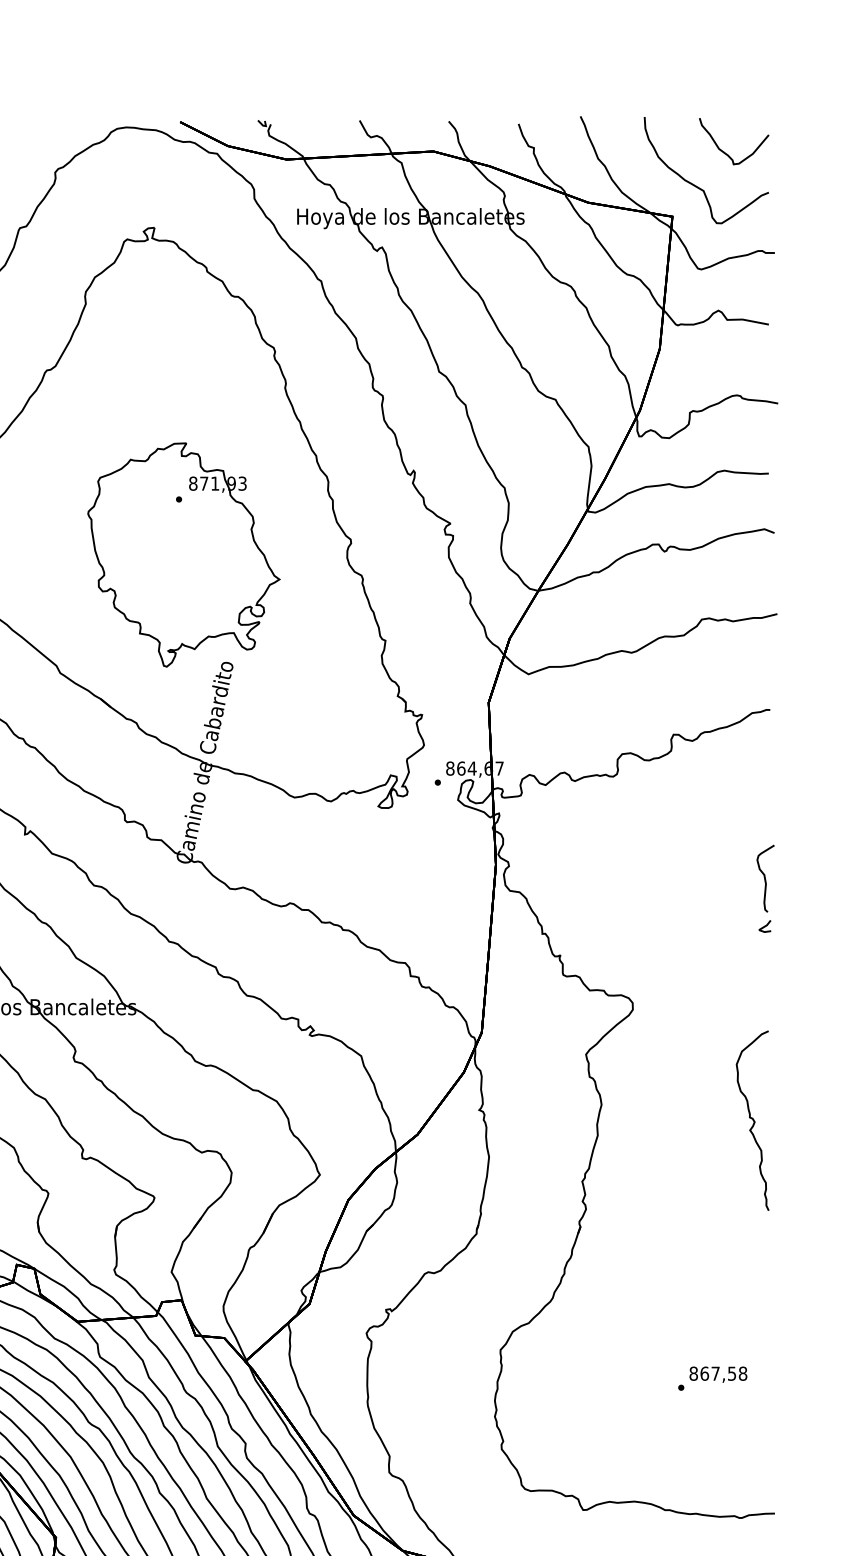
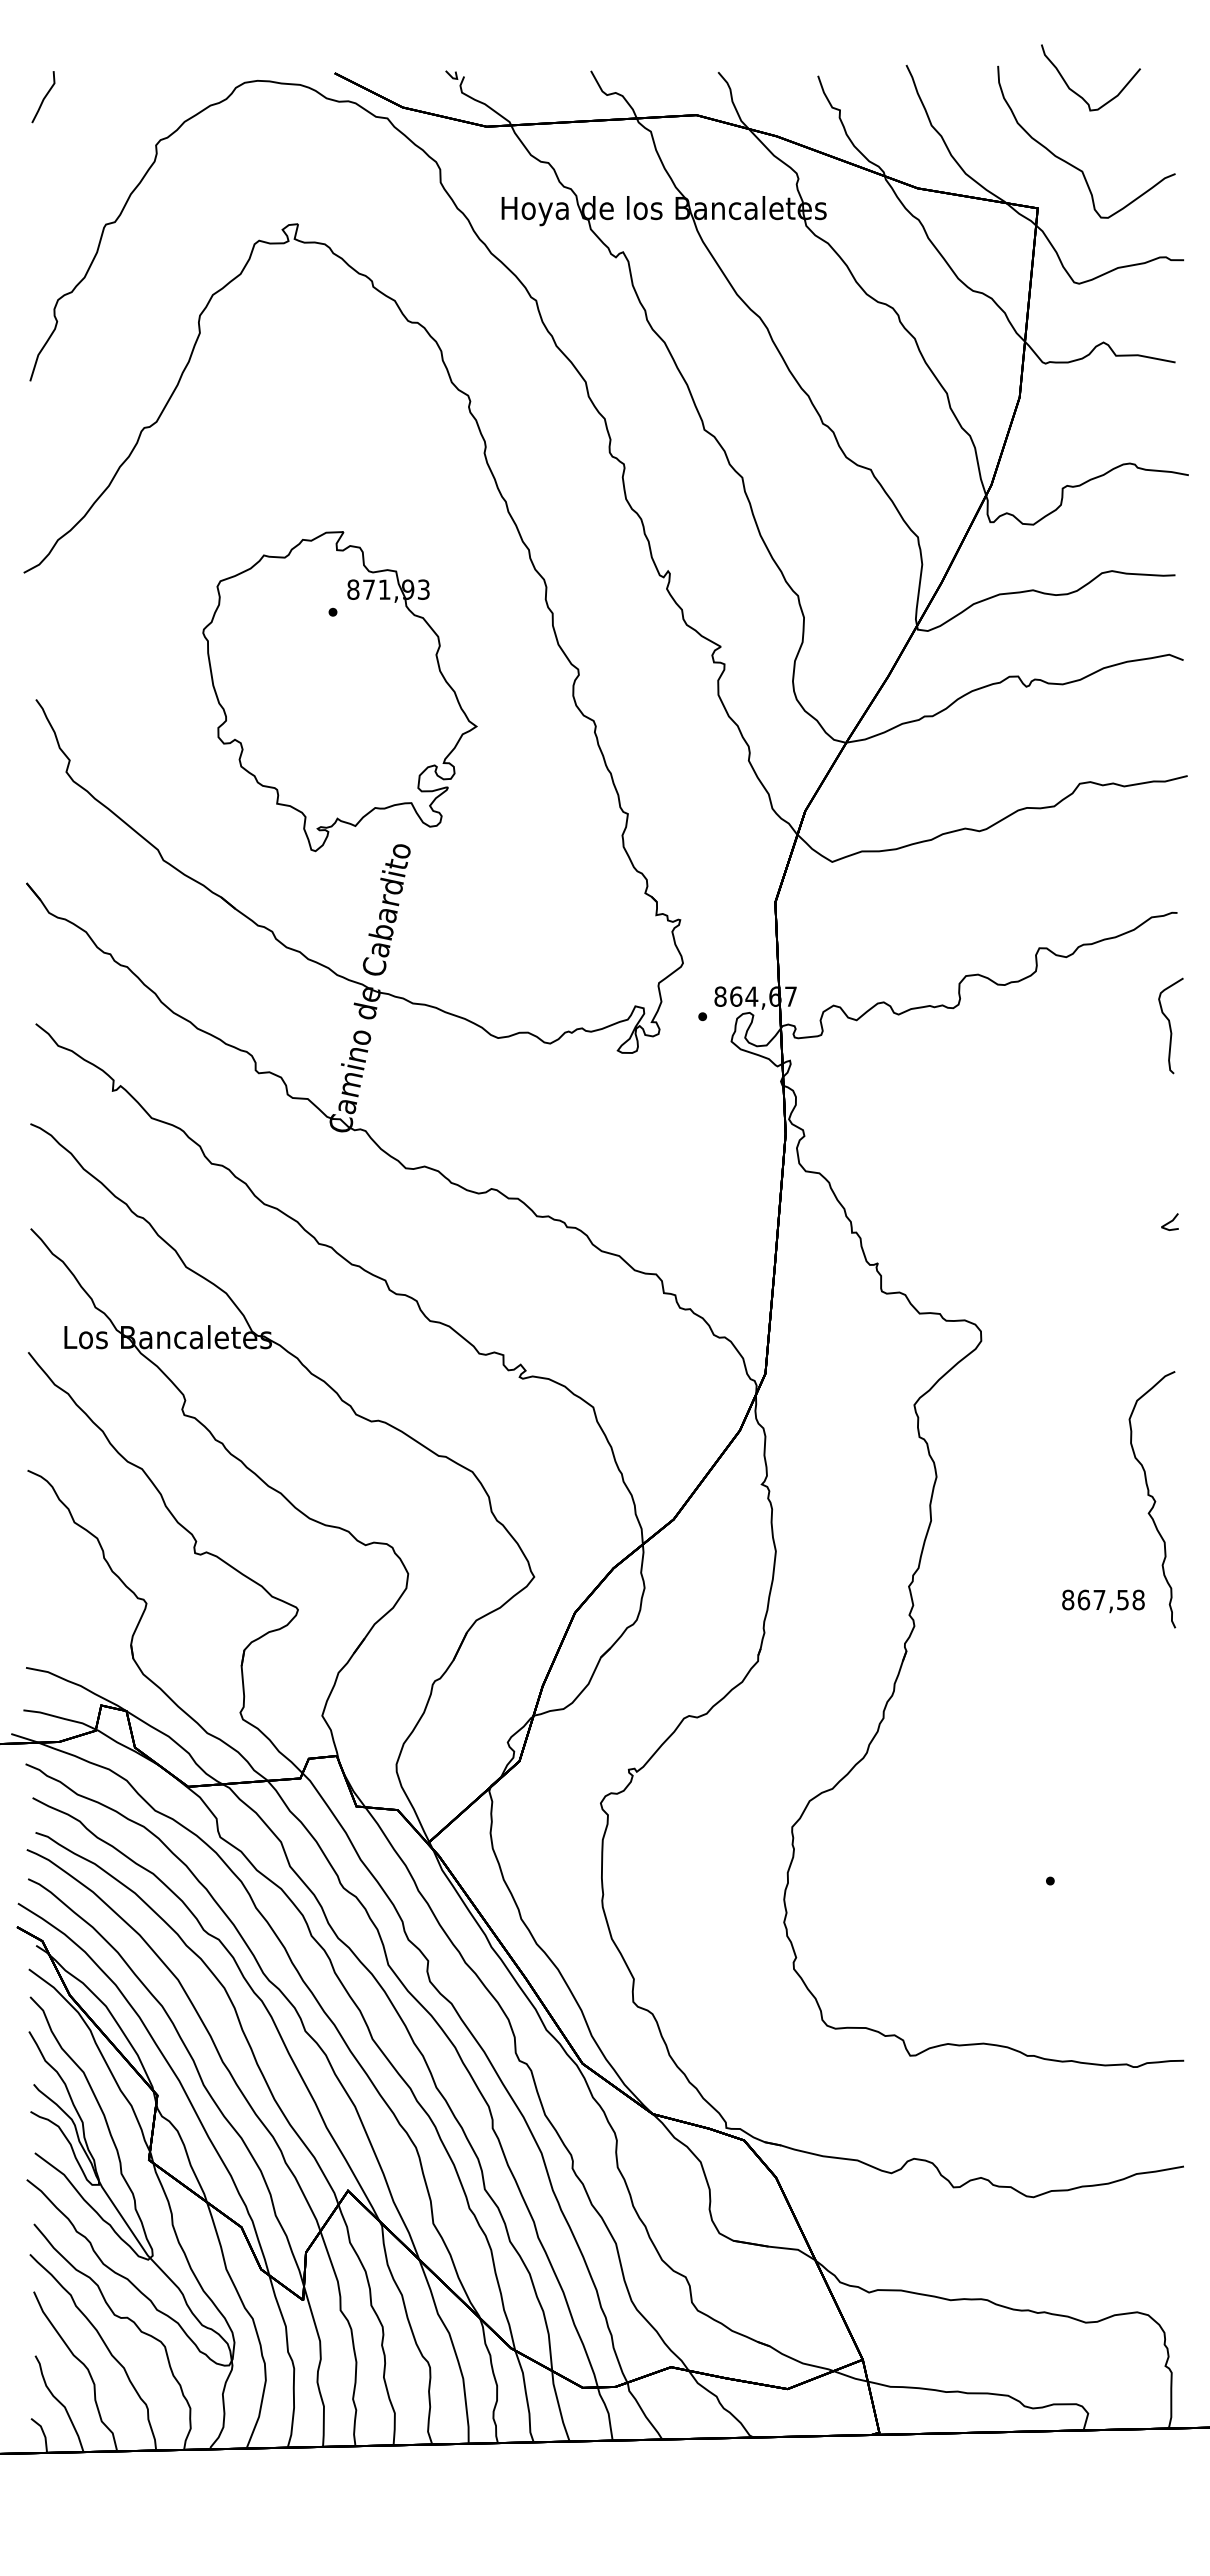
curve: (726, 153) -> (1079, 94), moved
curve: (765, 878) -> (1170, 1025), moved
text: (718, 1374) -> (1103, 1601), moved

